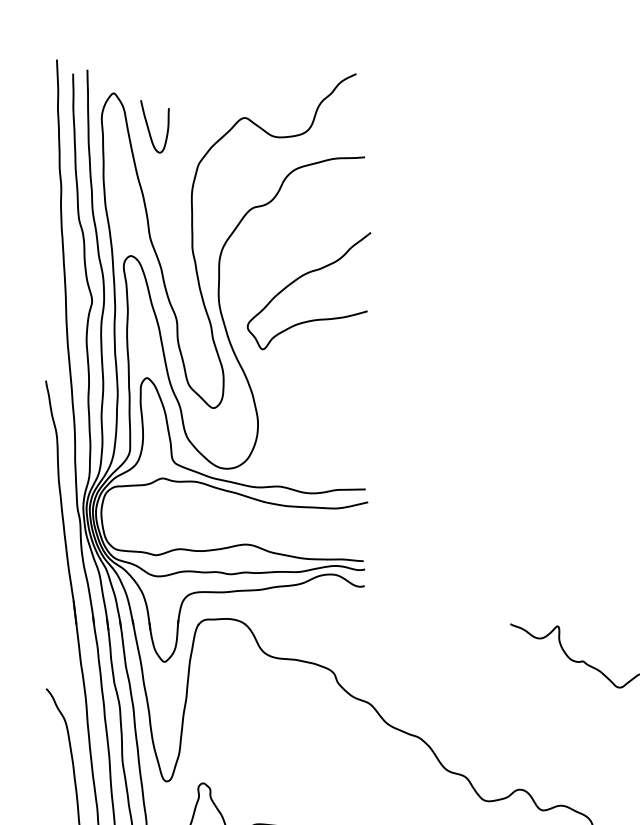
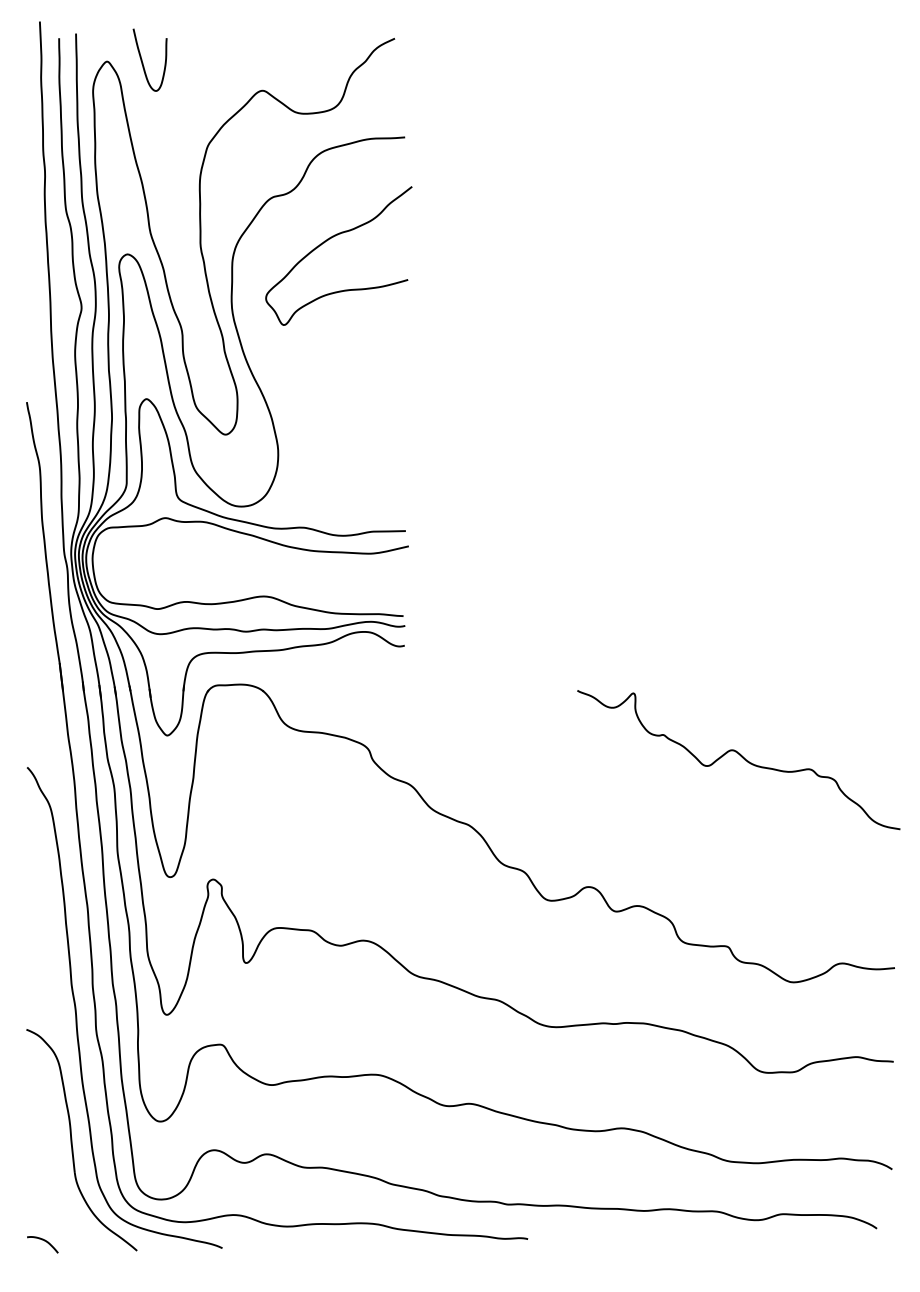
curve: (149, 128) -> (143, 62), moved
curve: (299, 278) -> (327, 241), moved

